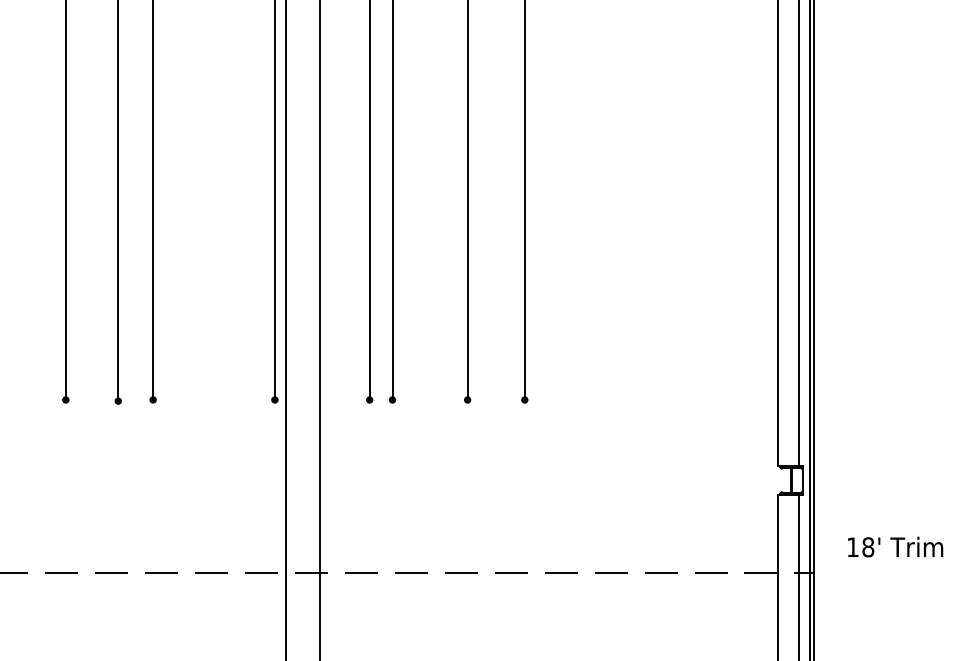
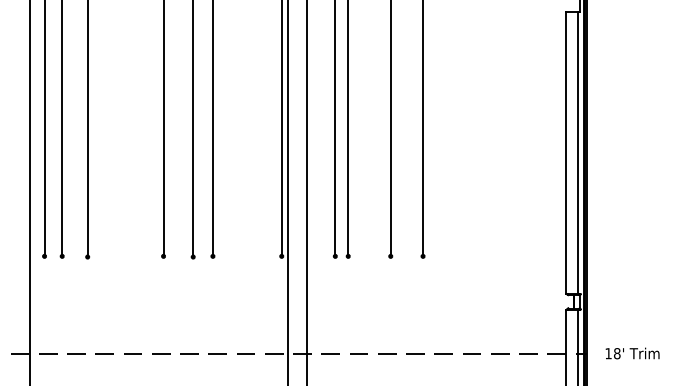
text: (895, 547) -> (632, 353), moved

